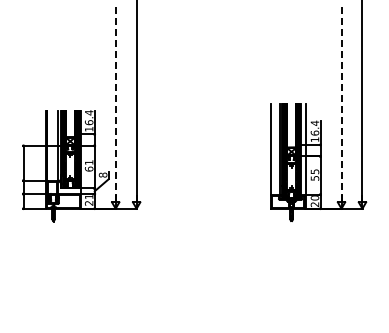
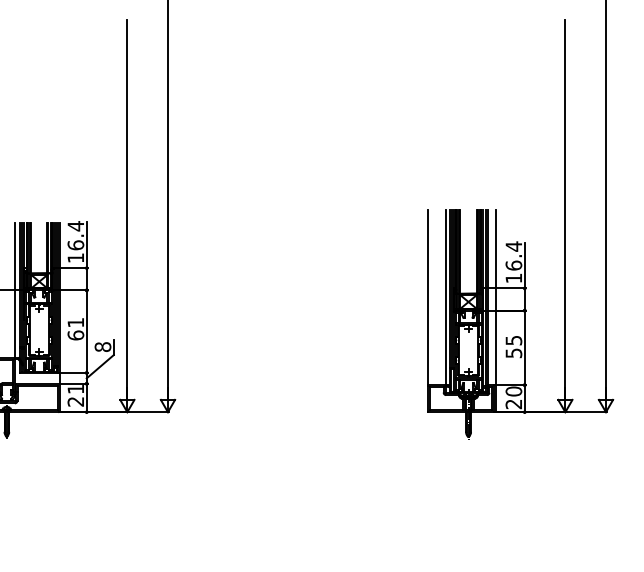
line: (115, 103) -> (126, 208), dashed -> solid
line: (341, 104) -> (565, 210), dashed -> solid

